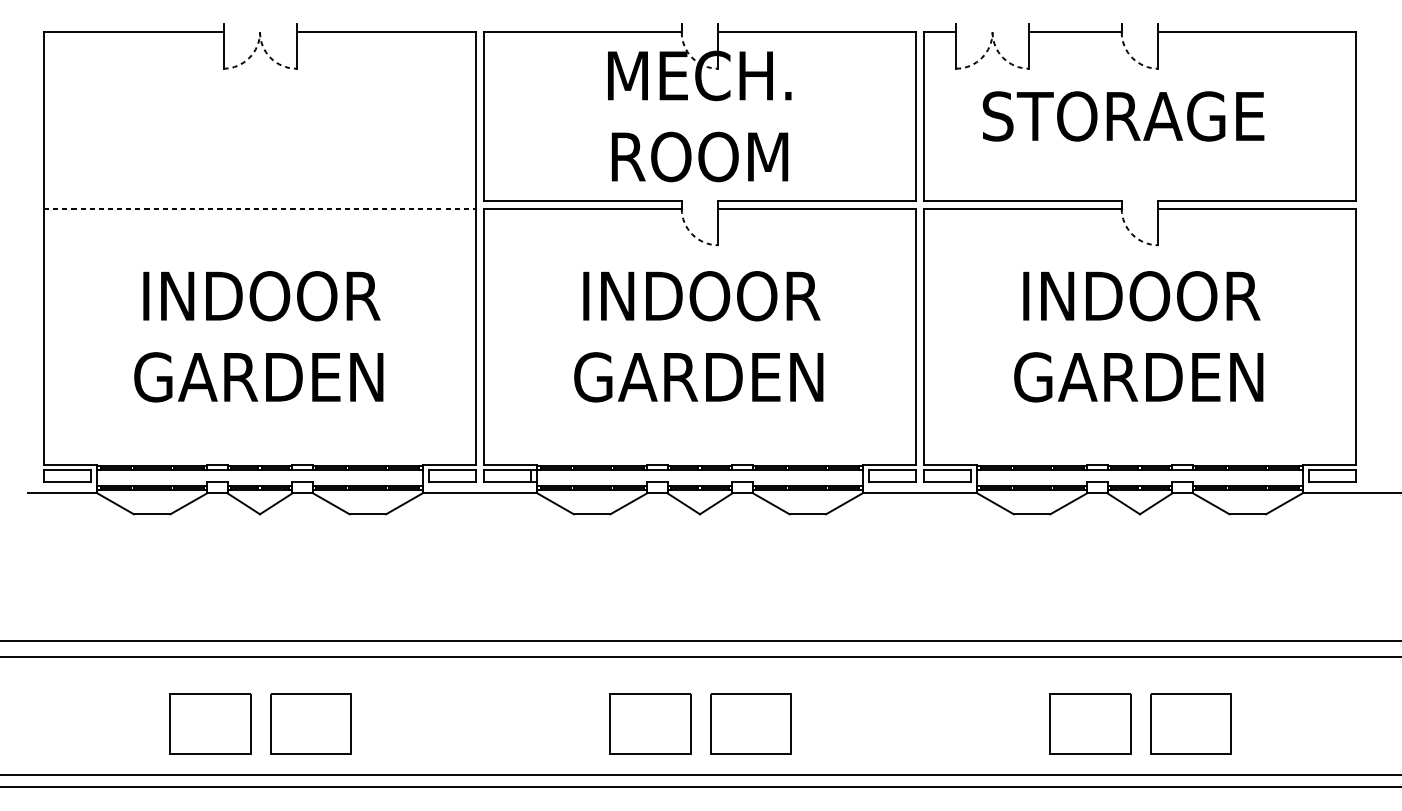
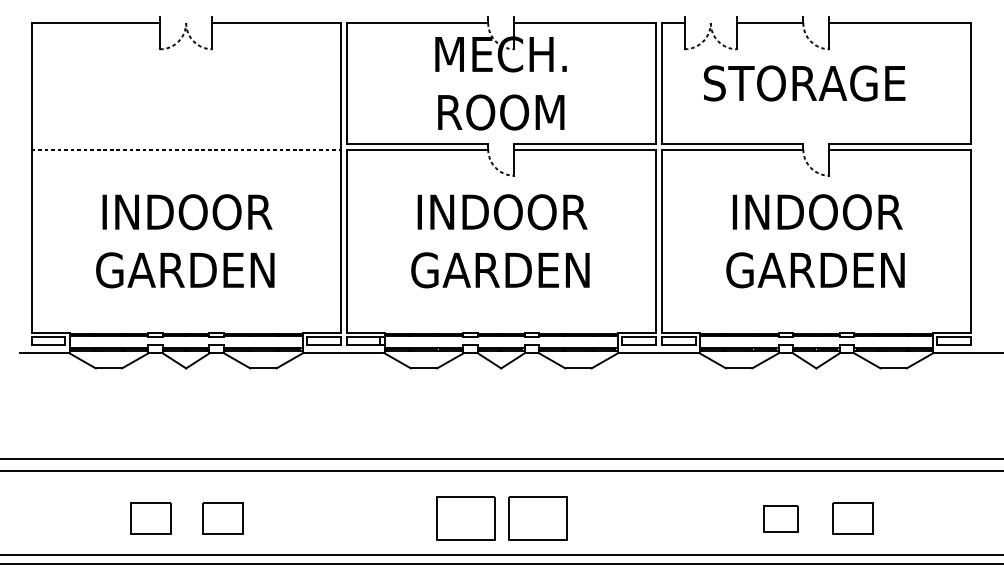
part: (210, 723) -> (150, 518), size x0.7
part: (310, 723) -> (222, 518), size x0.7
part: (1090, 723) -> (780, 518), size x0.6
part: (1190, 723) -> (852, 518), size x0.7

